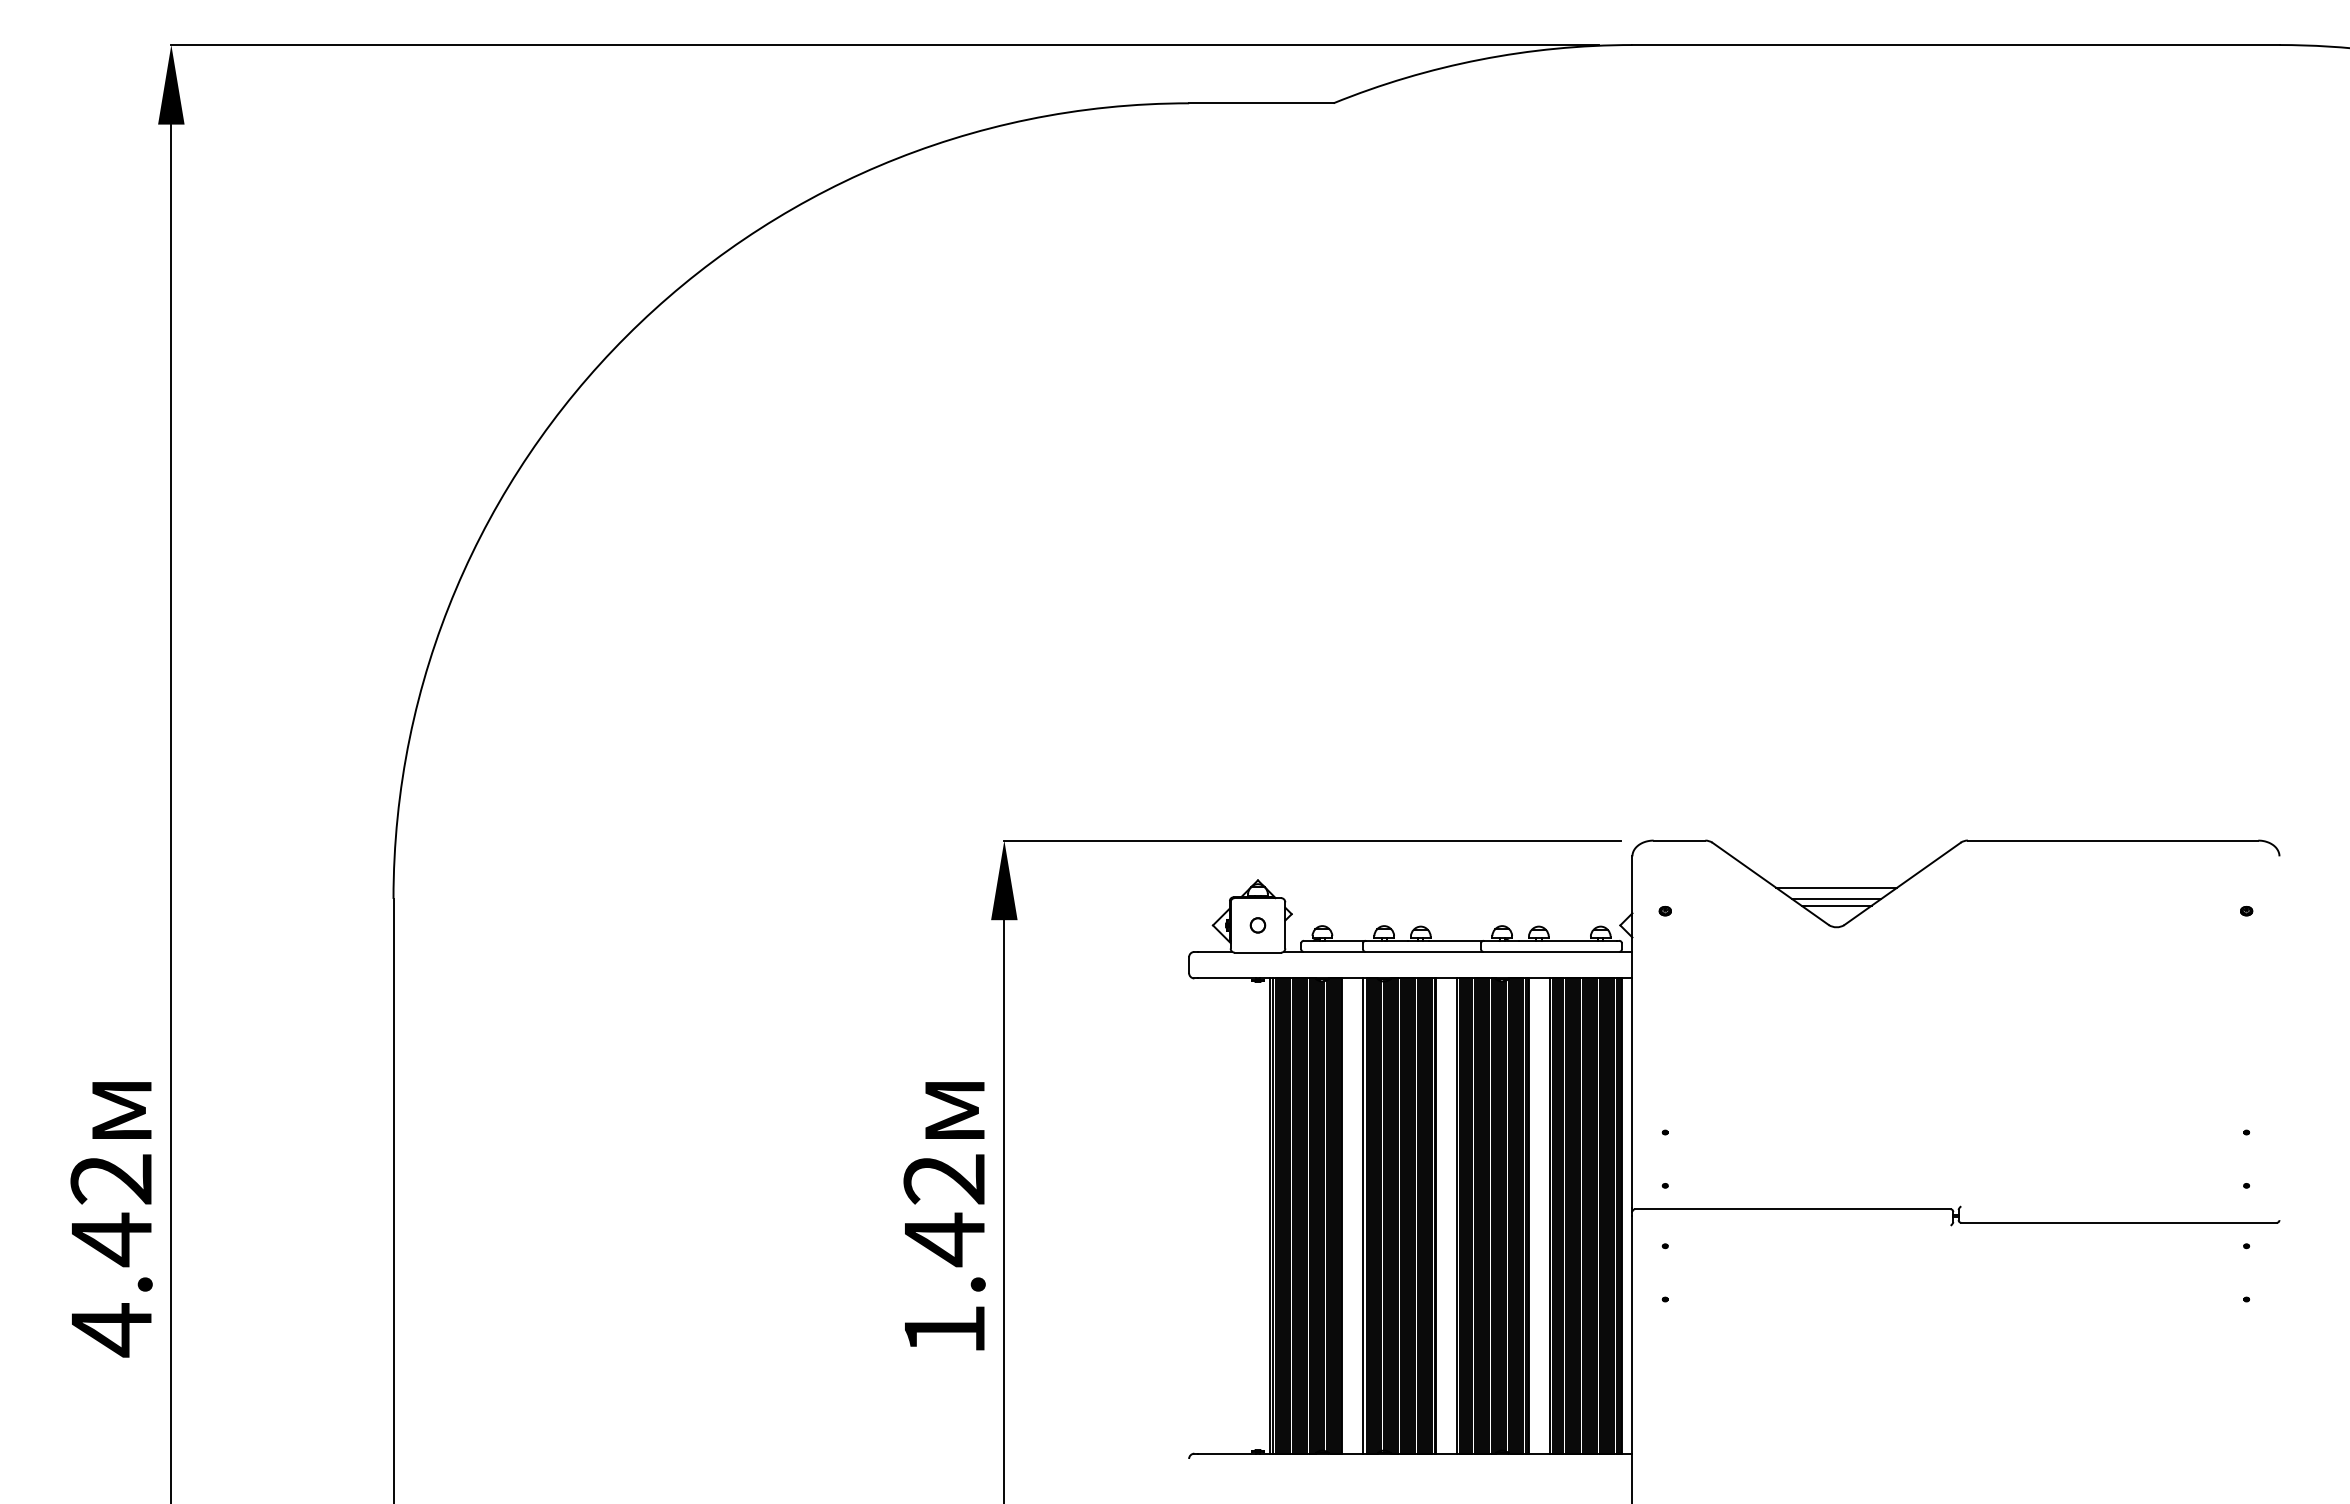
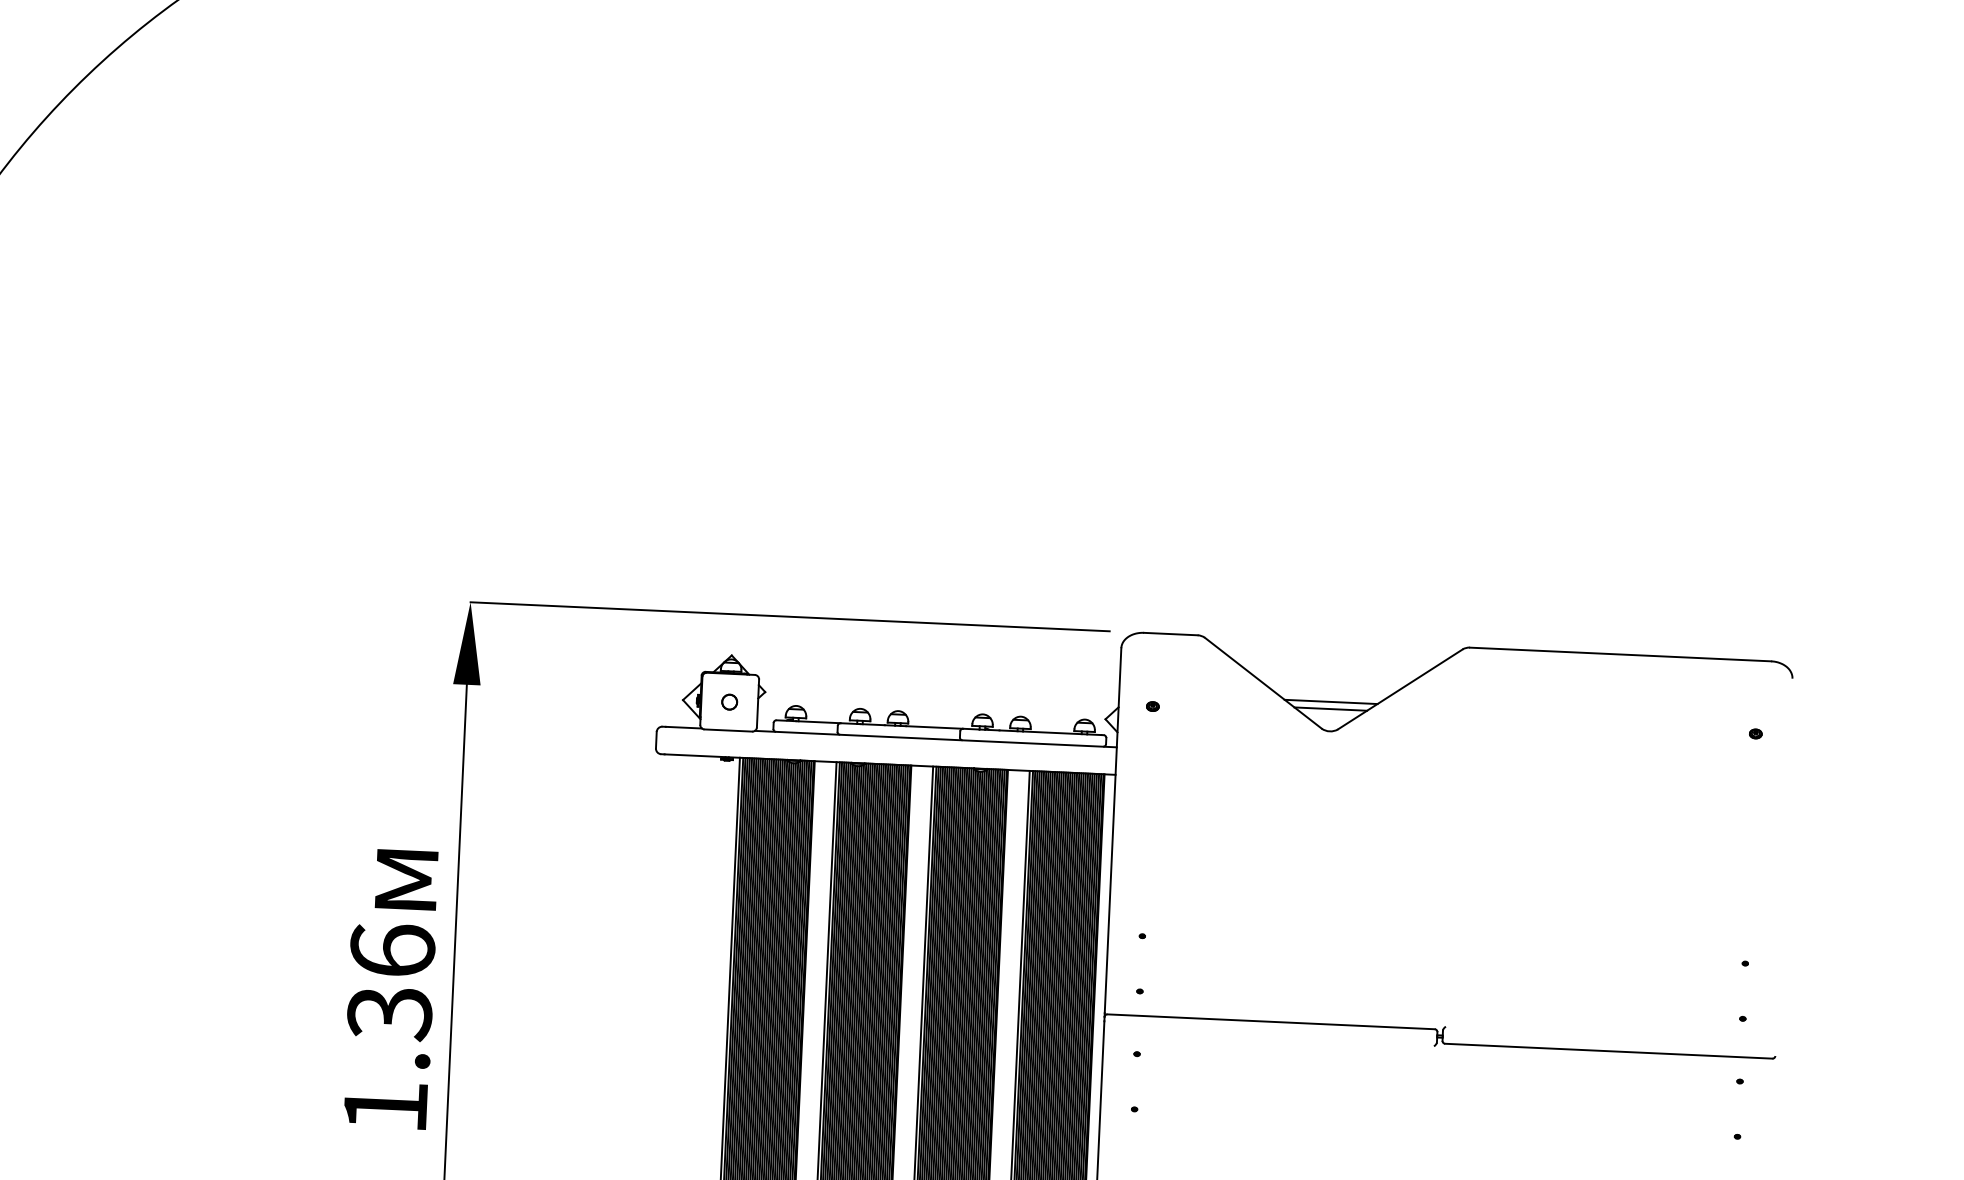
line: (1836, 887) -> (1331, 690), removed
text: (944, 1210) -> (391, 983), 1.42 -> 1.36

